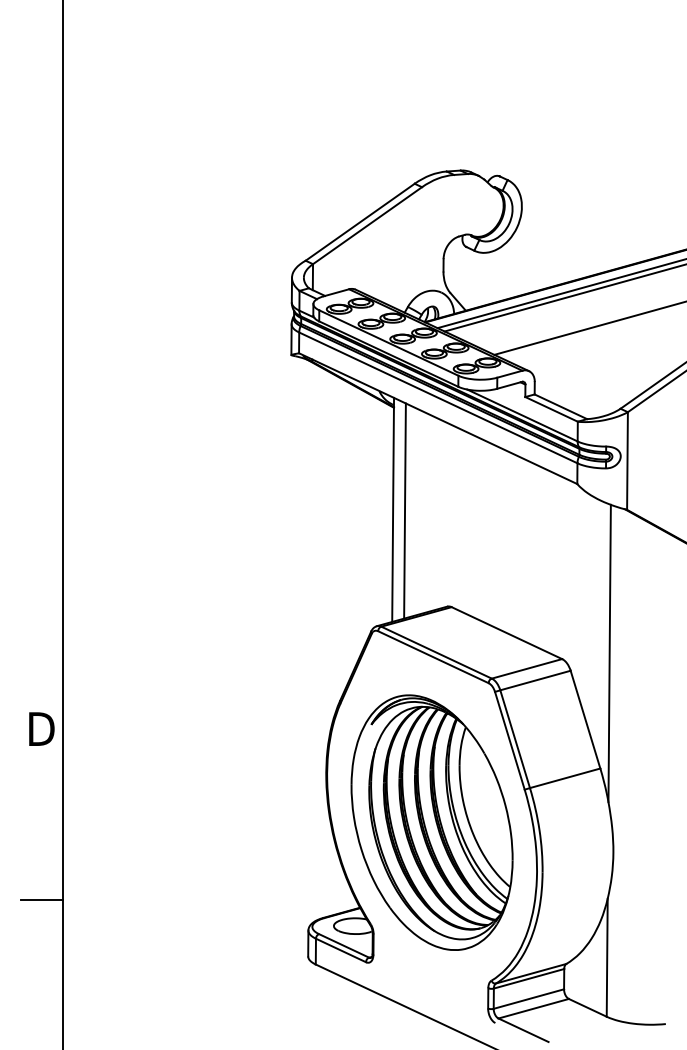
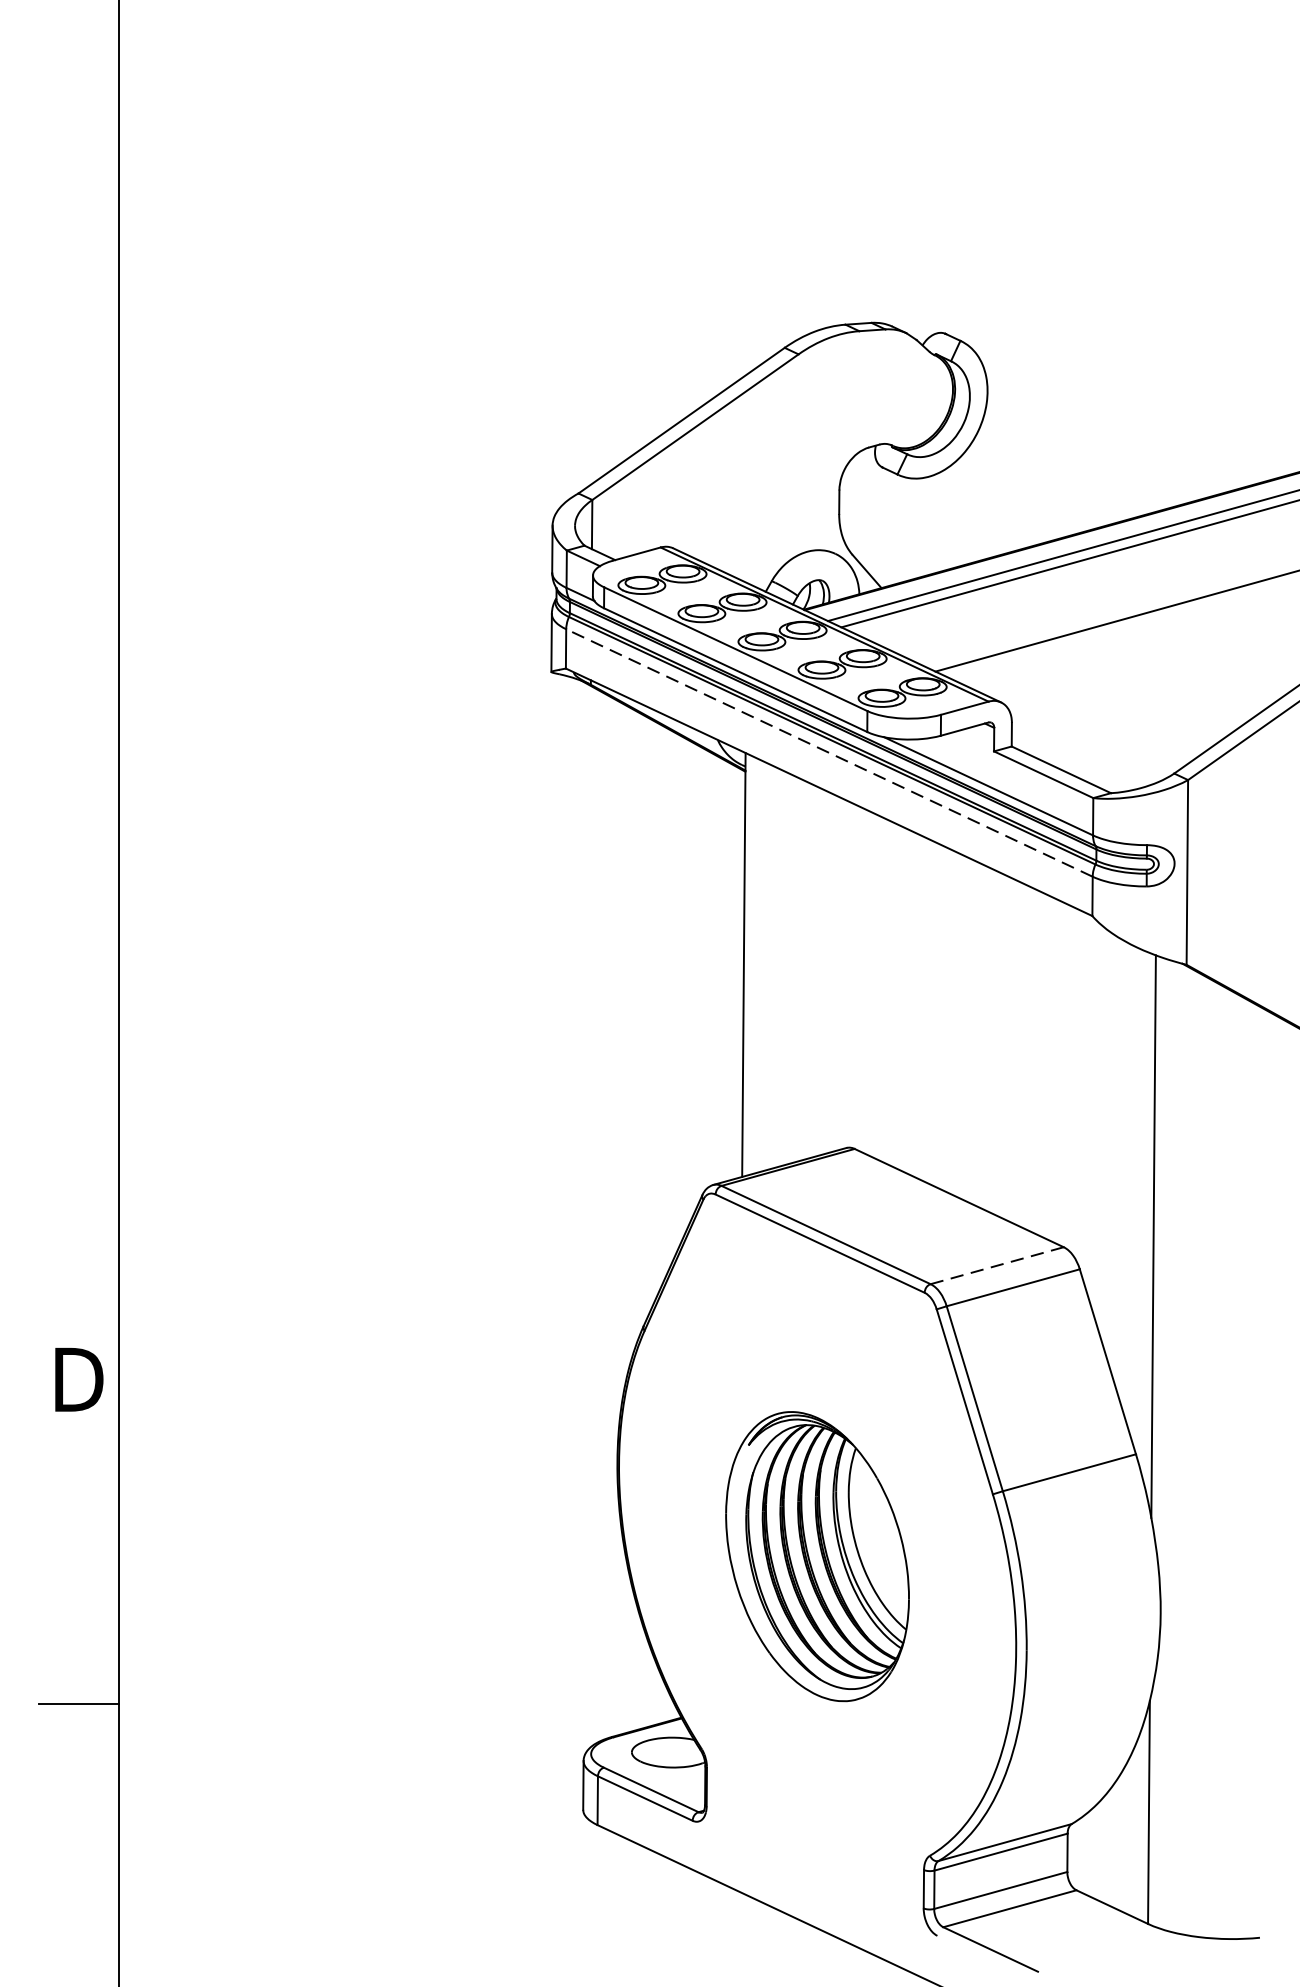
line: (438, 397) -> (829, 752), solid -> dashed
line: (404, 510) -> (765, 966), removed
line: (526, 668) -> (996, 1265), solid -> dashed
part: (431, 822) -> (816, 1556), size x0.6

